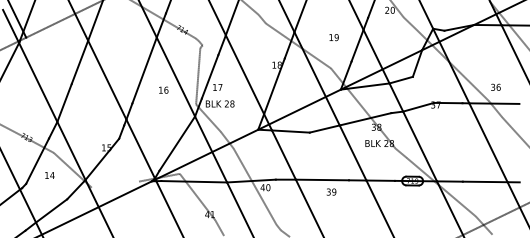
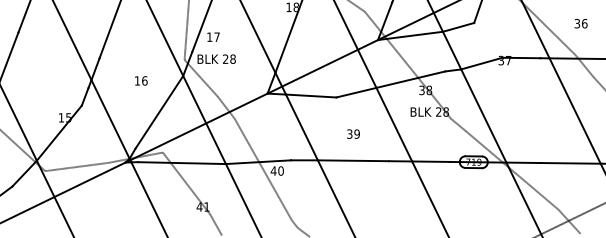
text: (495, 86) -> (580, 22), moved
text: (163, 89) -> (141, 79), moved
line: (115, 184) -> (76, 166), added
text: (331, 191) -> (353, 133), moved

